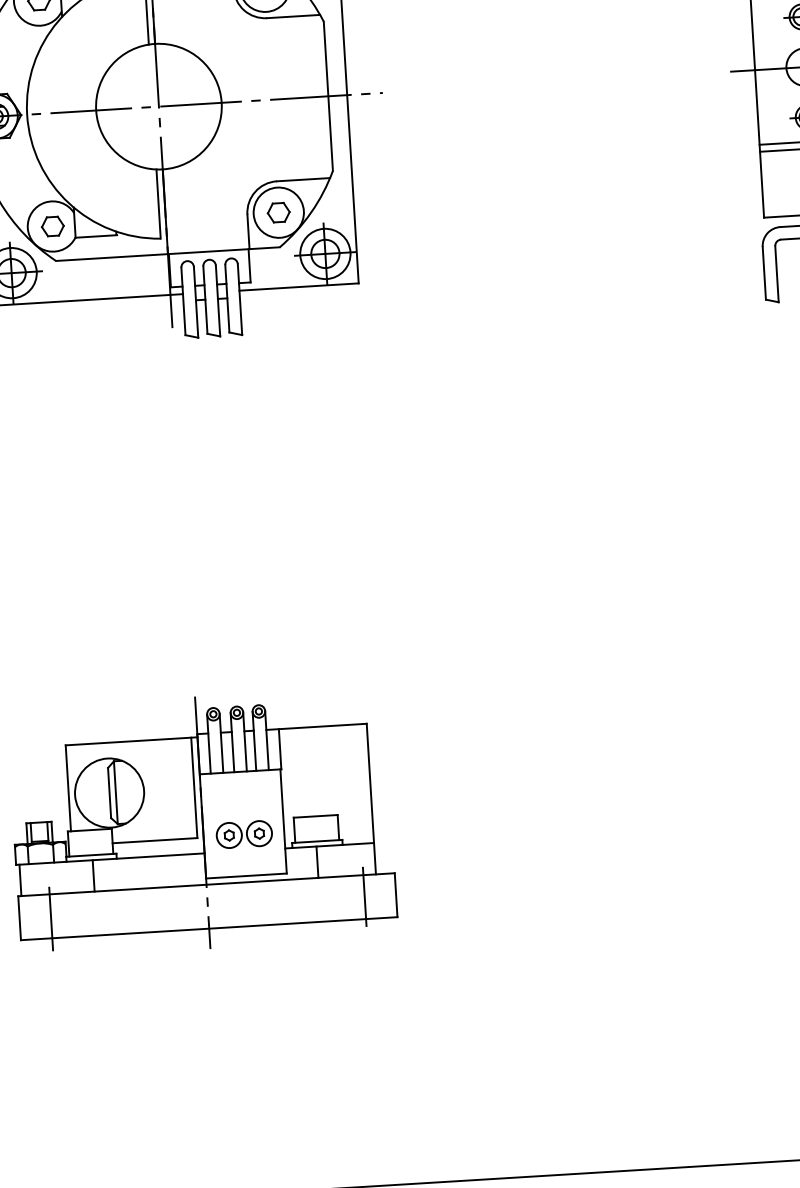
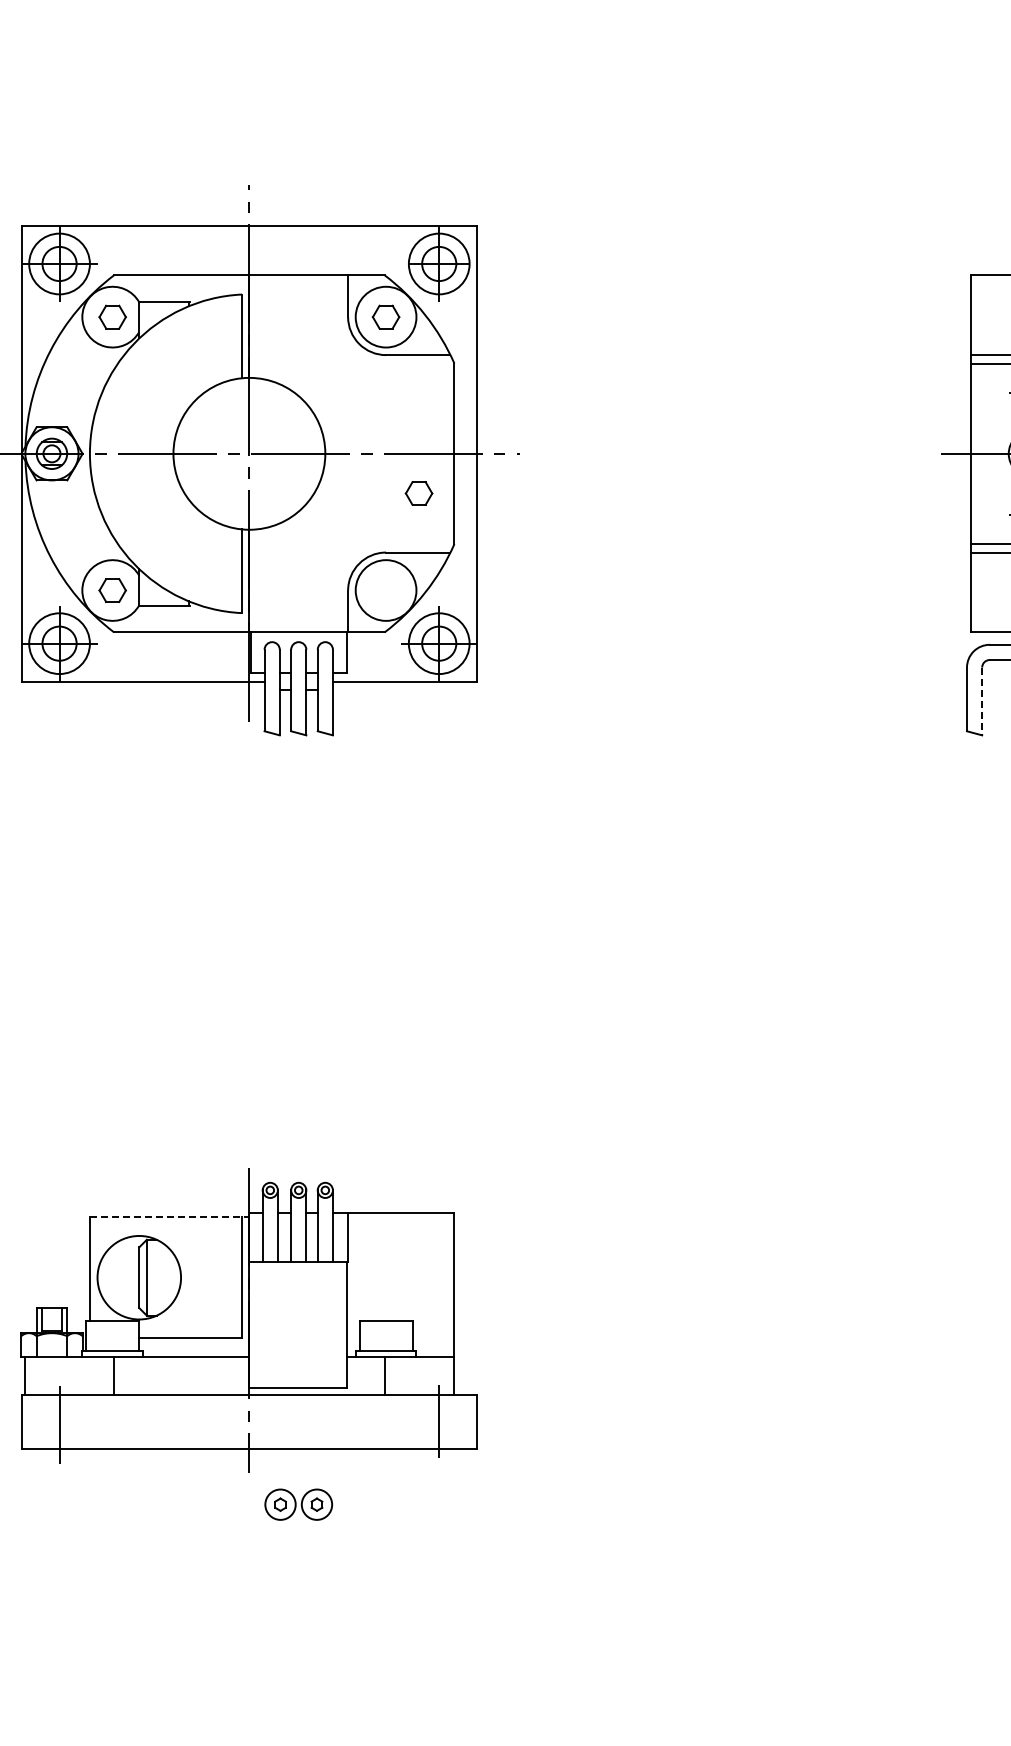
part: (278, 212) -> (418, 493), moved
line: (777, 274) -> (982, 701), solid -> dashed
line: (131, 740) -> (169, 1216), solid -> dashed
part: (244, 834) -> (298, 1504), moved

